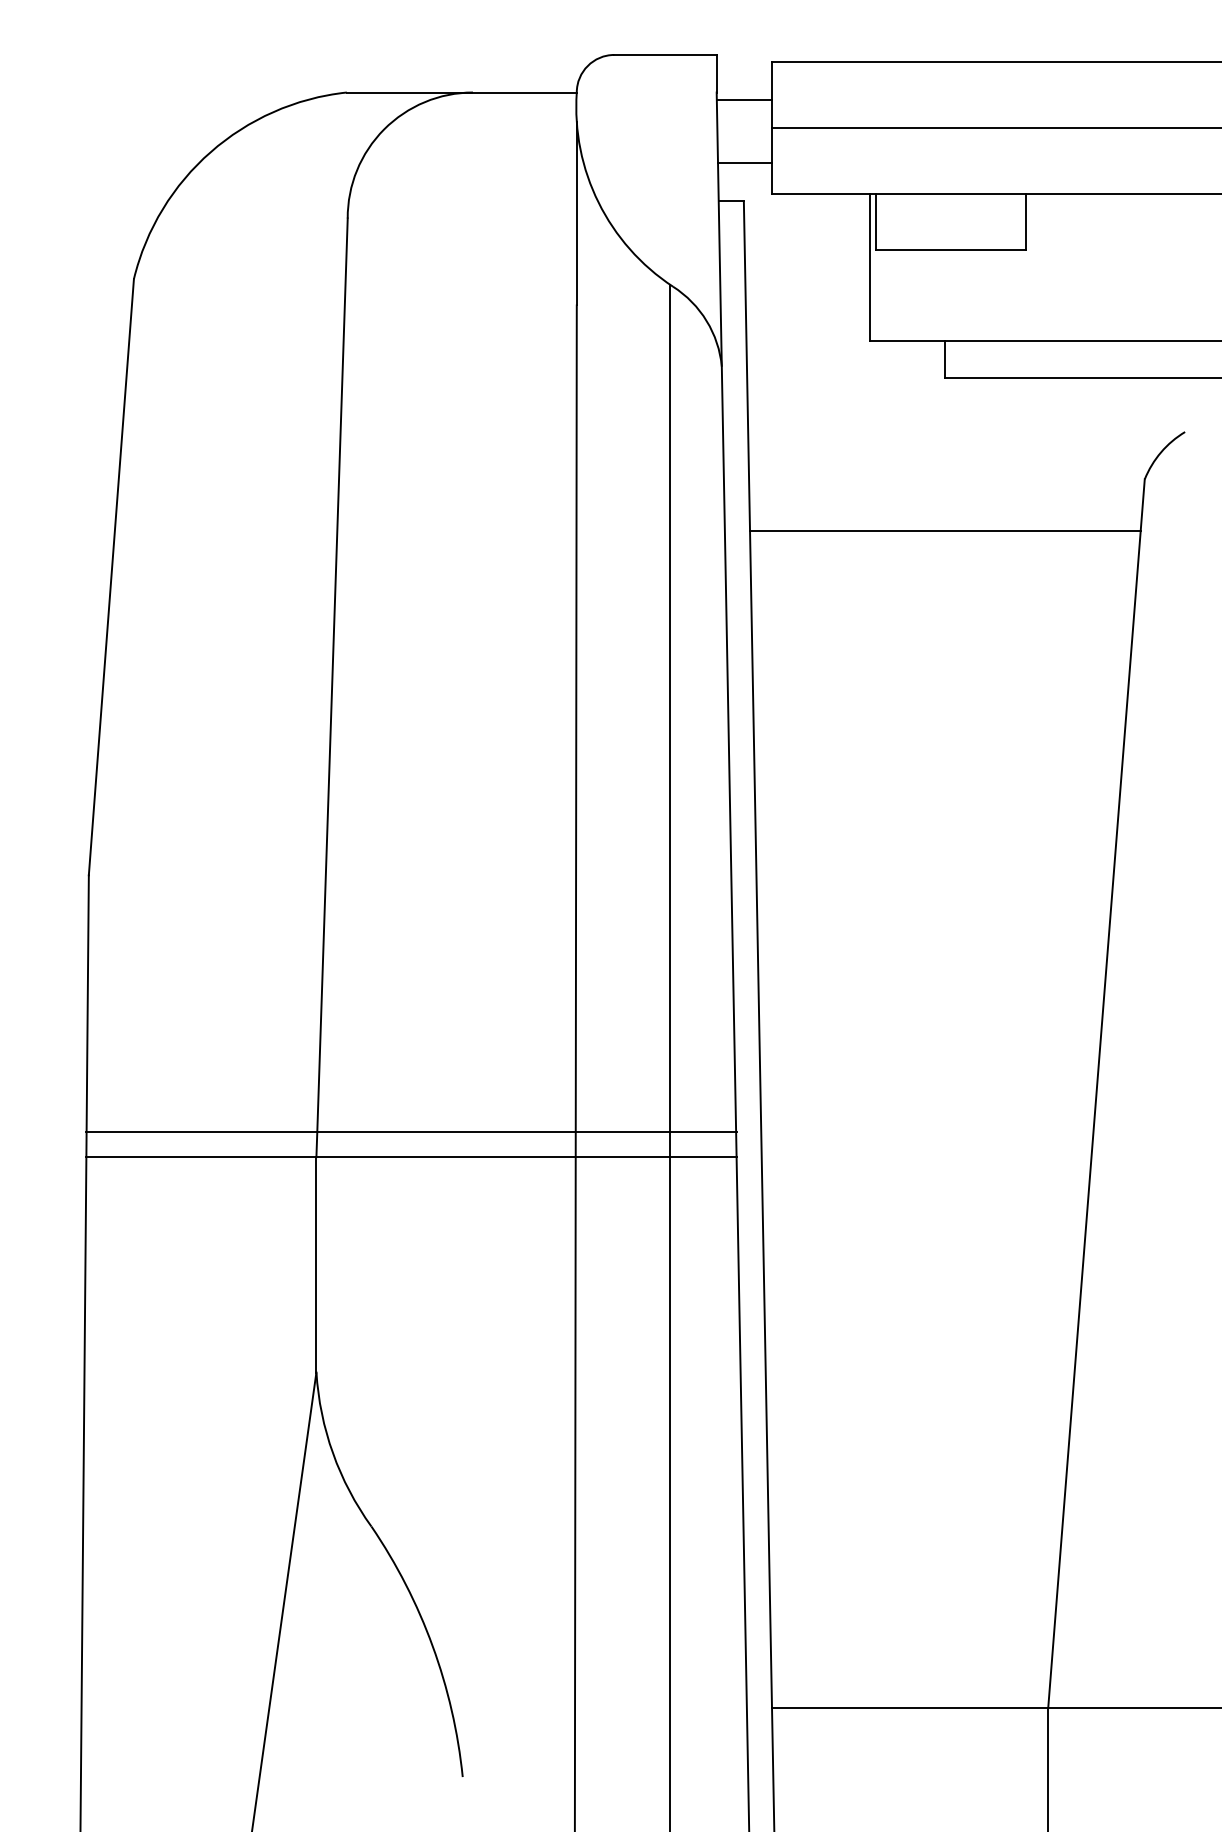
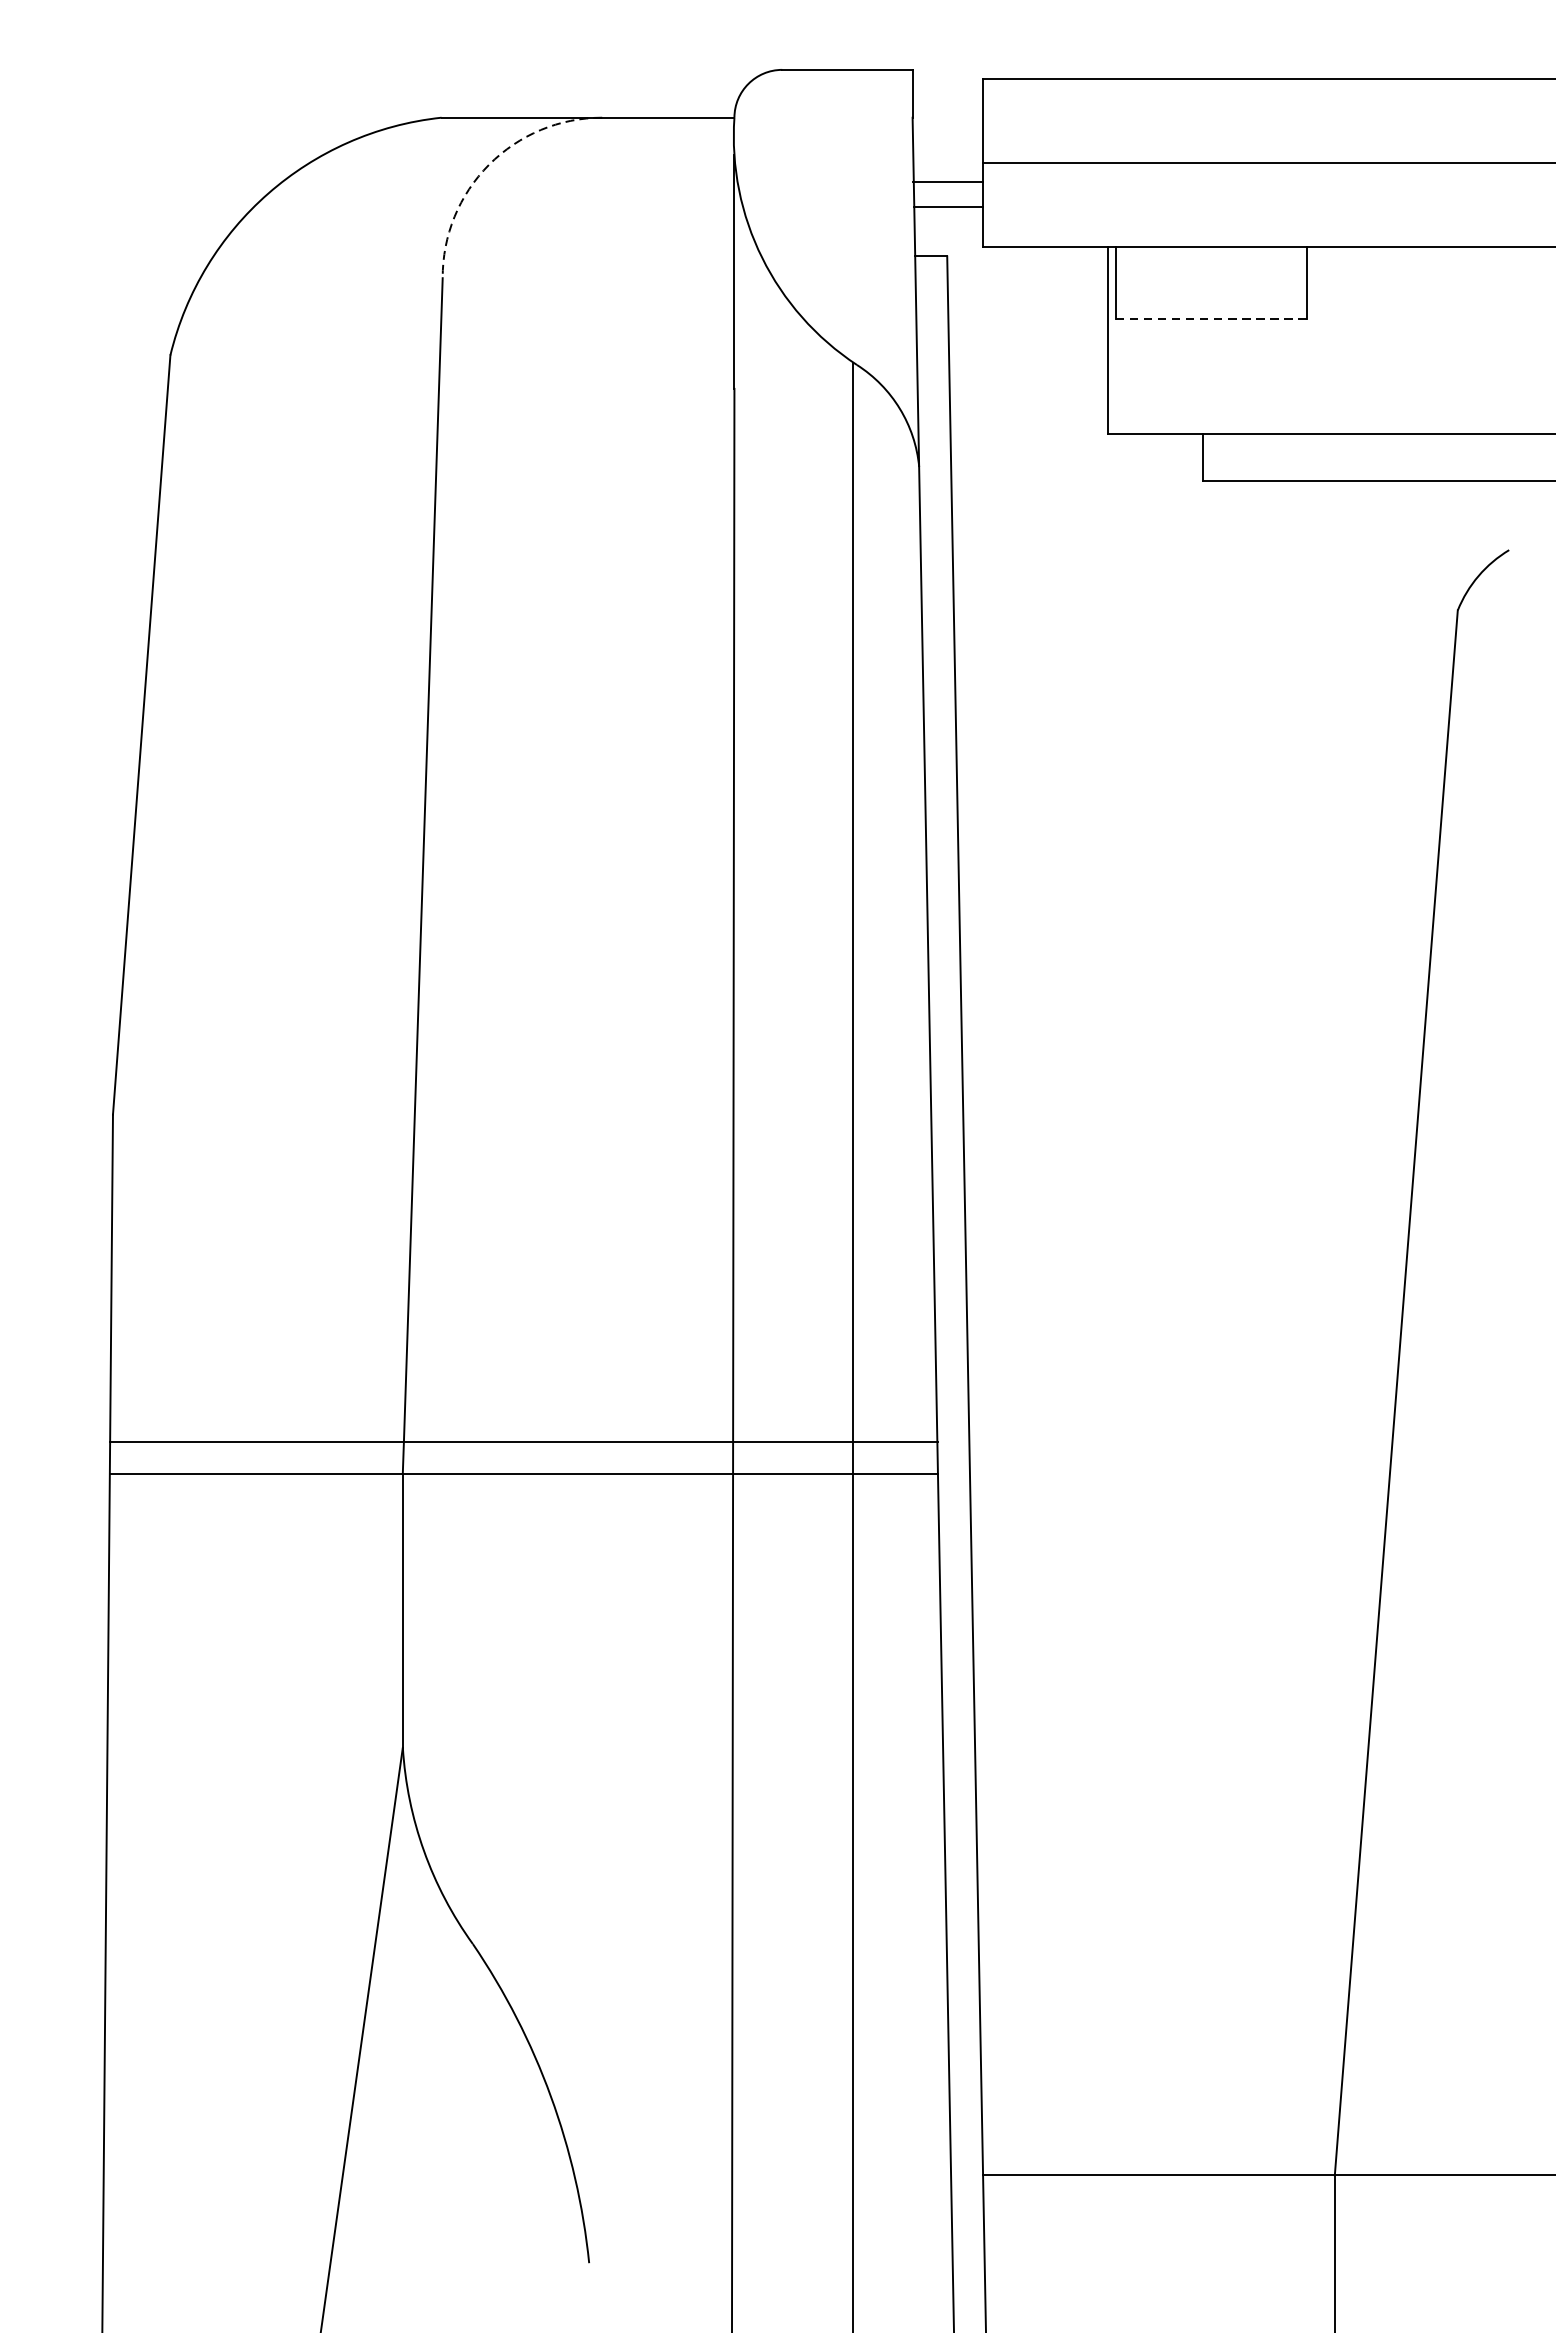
line: (744, 100) -> (948, 182), moved
arc: (384, 129) -> (489, 164), solid -> dashed
line: (951, 250) -> (1211, 318), solid -> dashed
line: (945, 530) -> (1204, 675), removed

